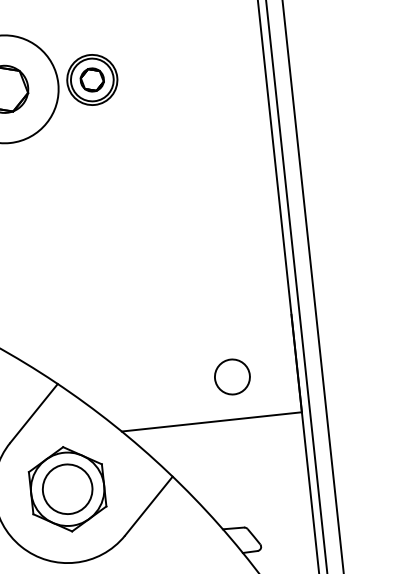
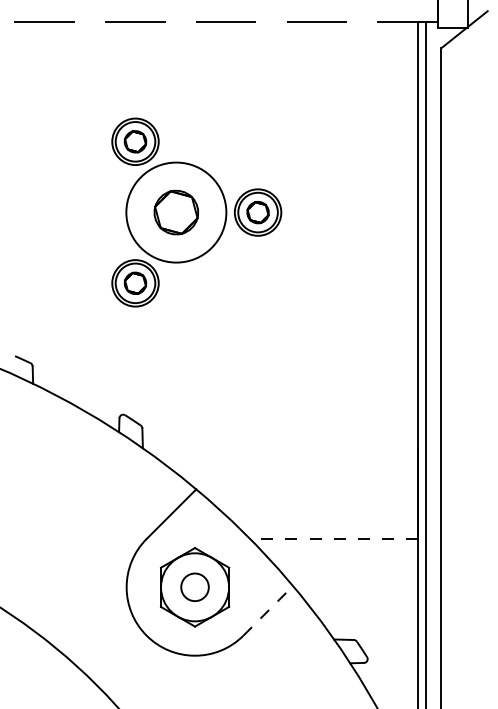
circle: (232, 377) -> (357, 500), removed
line: (211, 421) -> (334, 539), solid -> dashed
circle: (68, 489) -> (195, 587), size x0.6
line: (149, 505) -> (268, 610), solid -> dashed

